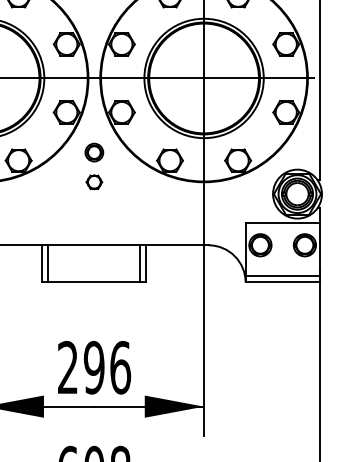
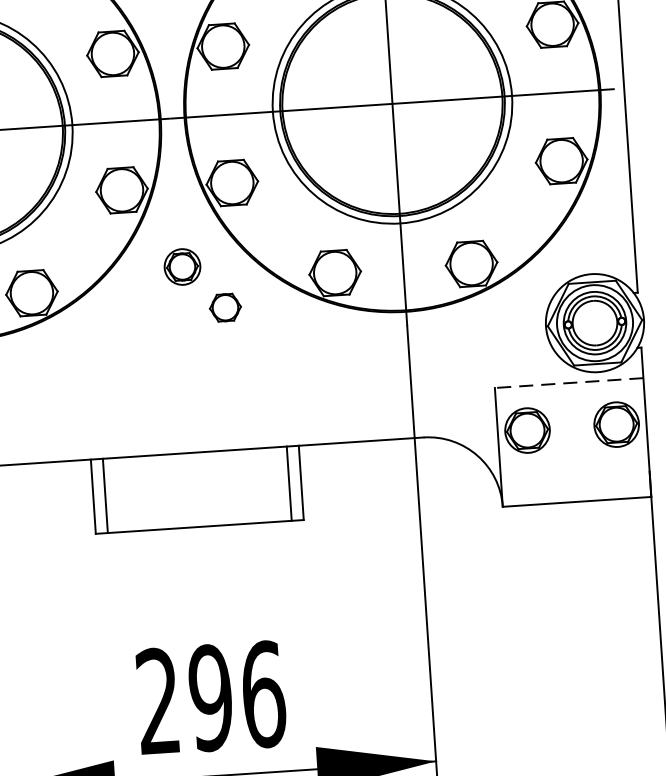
part: (94, 182) -> (225, 308), moved
line: (282, 223) -> (568, 383), solid -> dashed
line: (282, 276) -> (575, 490), removed

